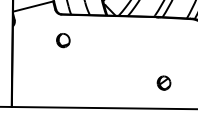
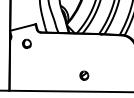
part: (62, 39) -> (26, 43), moved
part: (164, 82) -> (84, 75), moved

